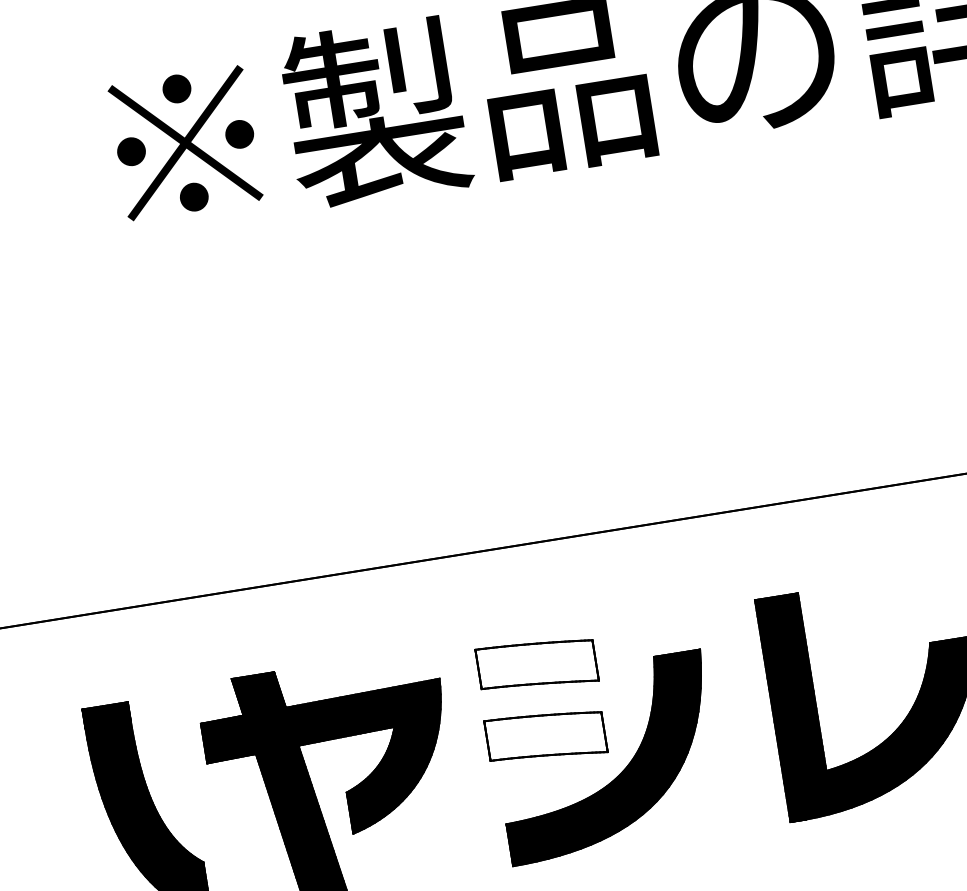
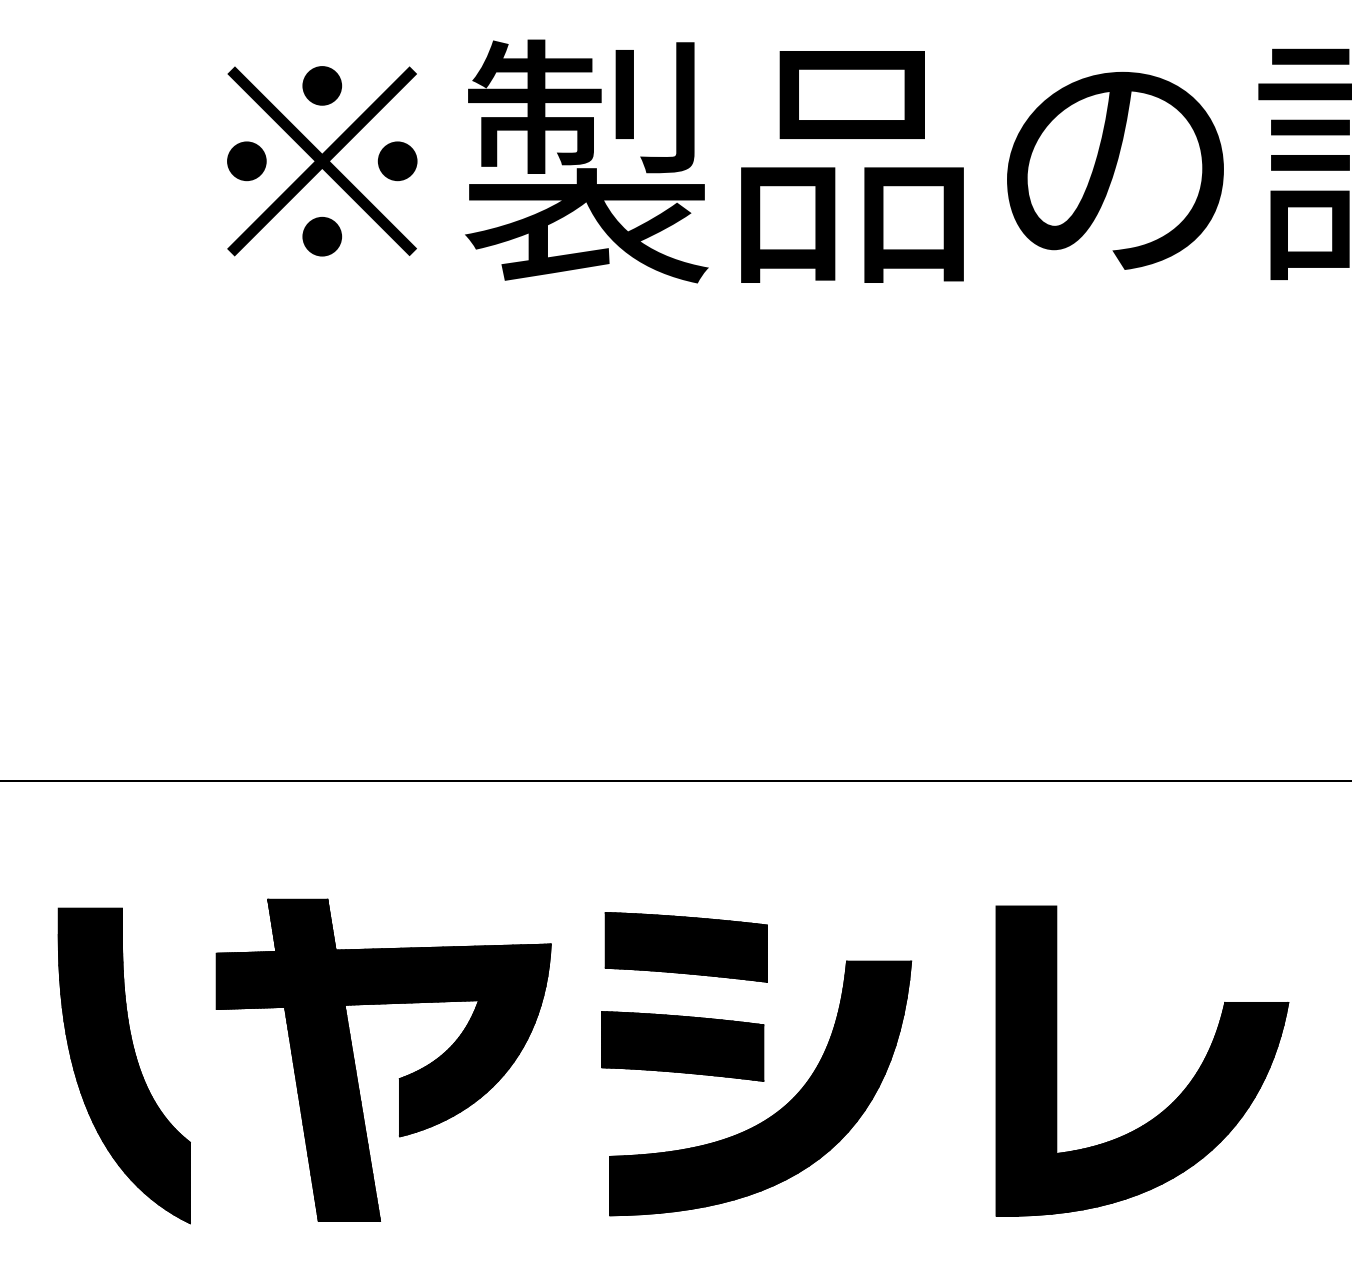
fill: (536, 665) -> (685, 947), added
fill: (545, 736) -> (682, 1046), added

